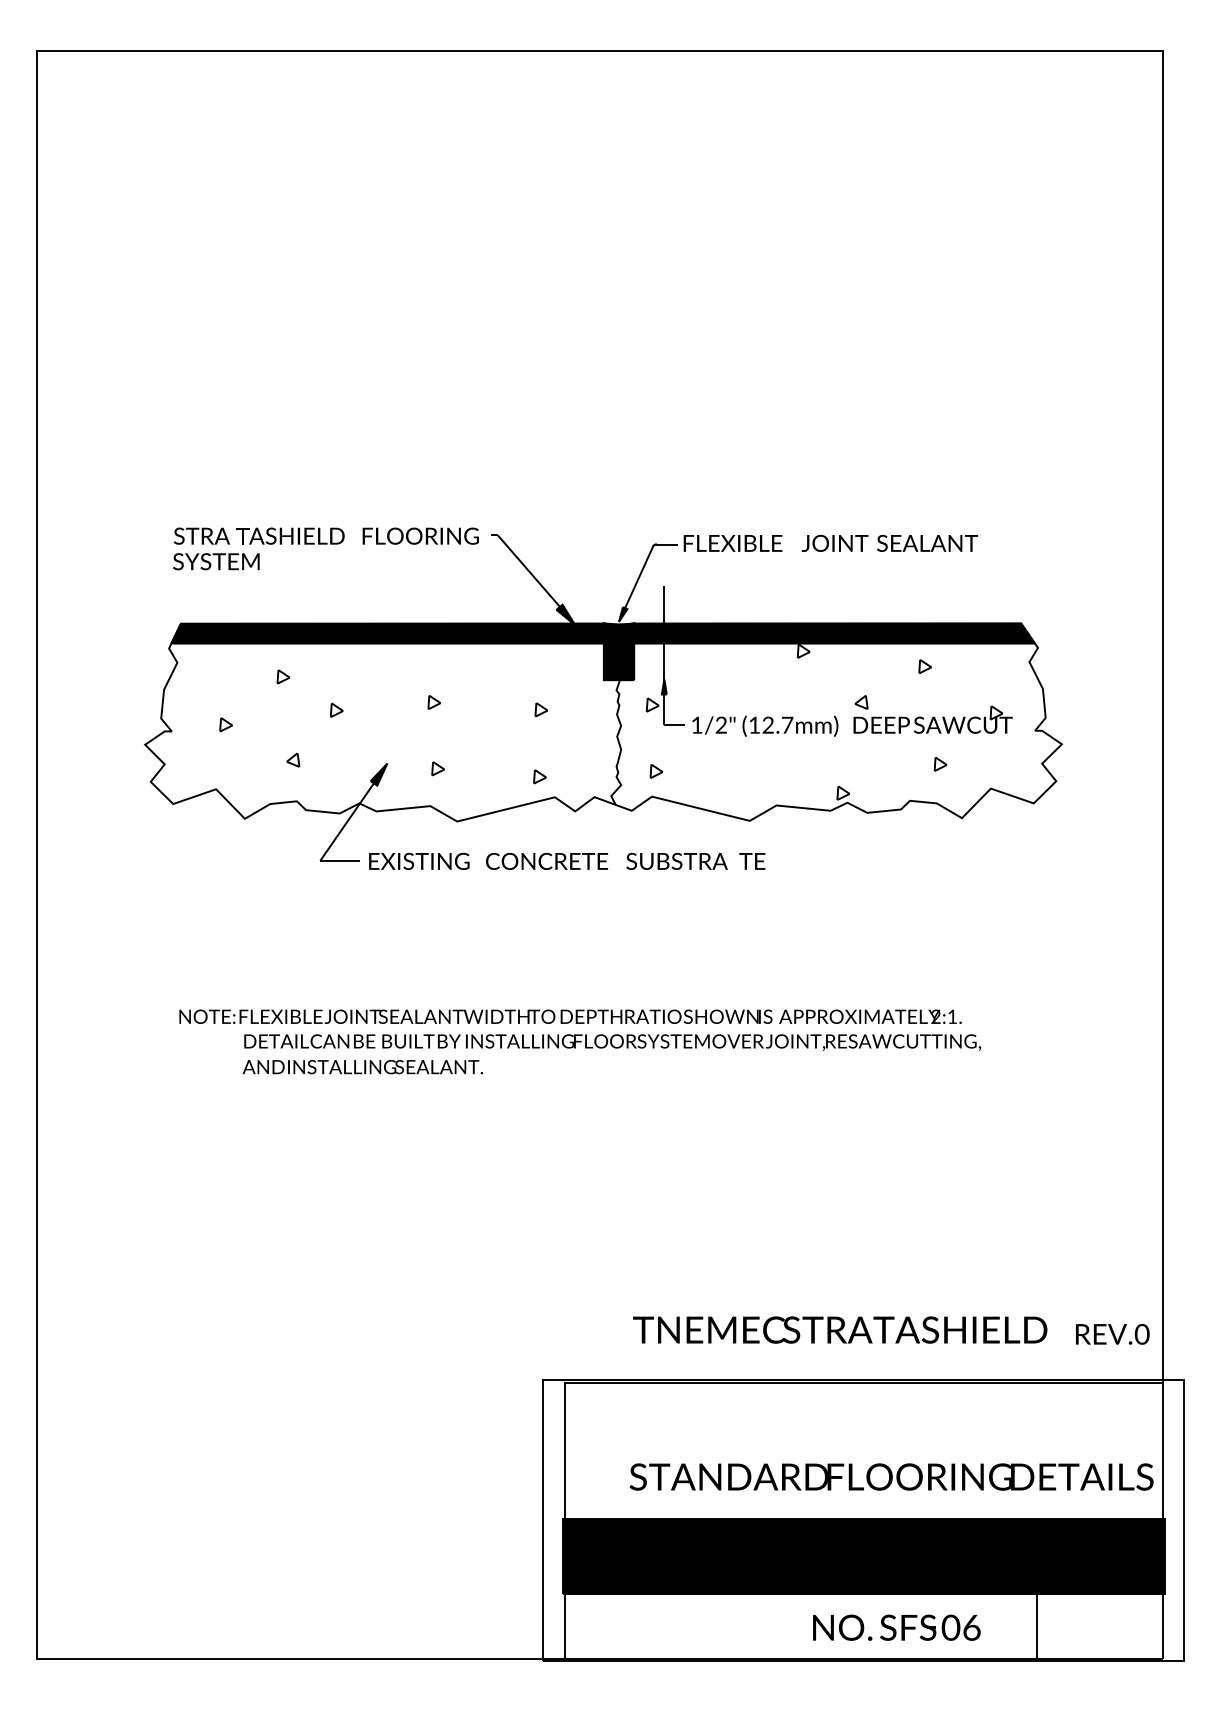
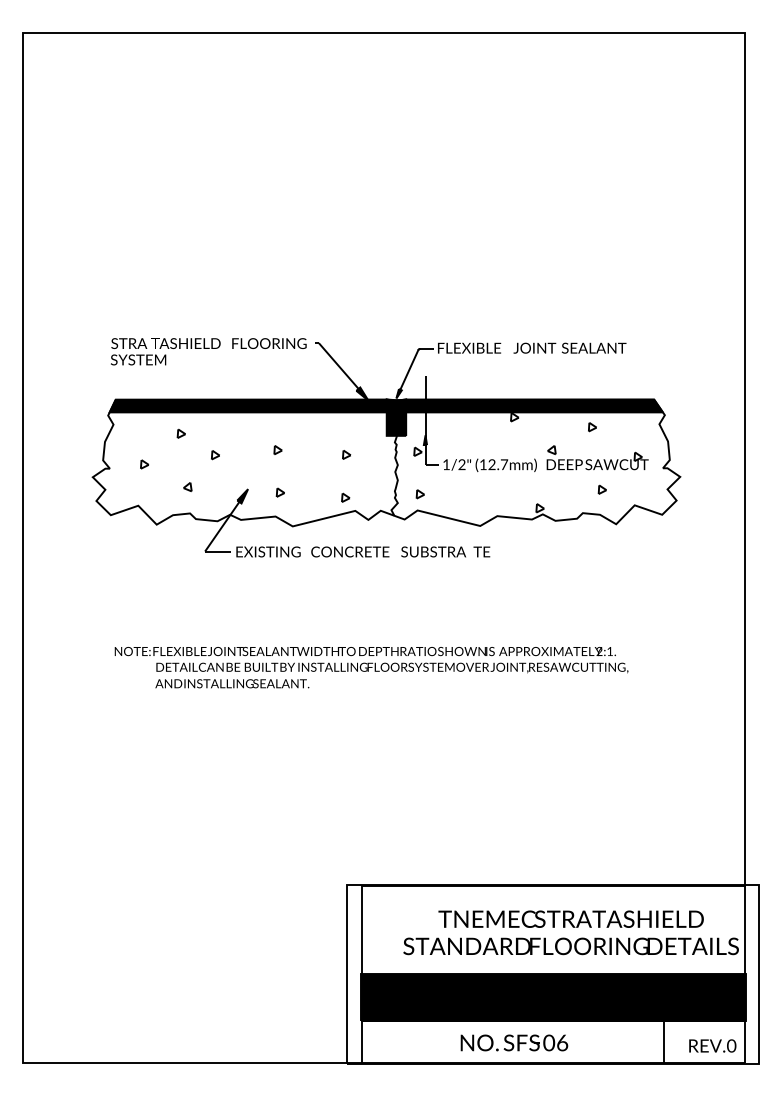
text: (839, 1328) -> (570, 918), moved
text: (1112, 1333) -> (712, 1045), moved
text: (896, 1627) -> (514, 1042), moved

